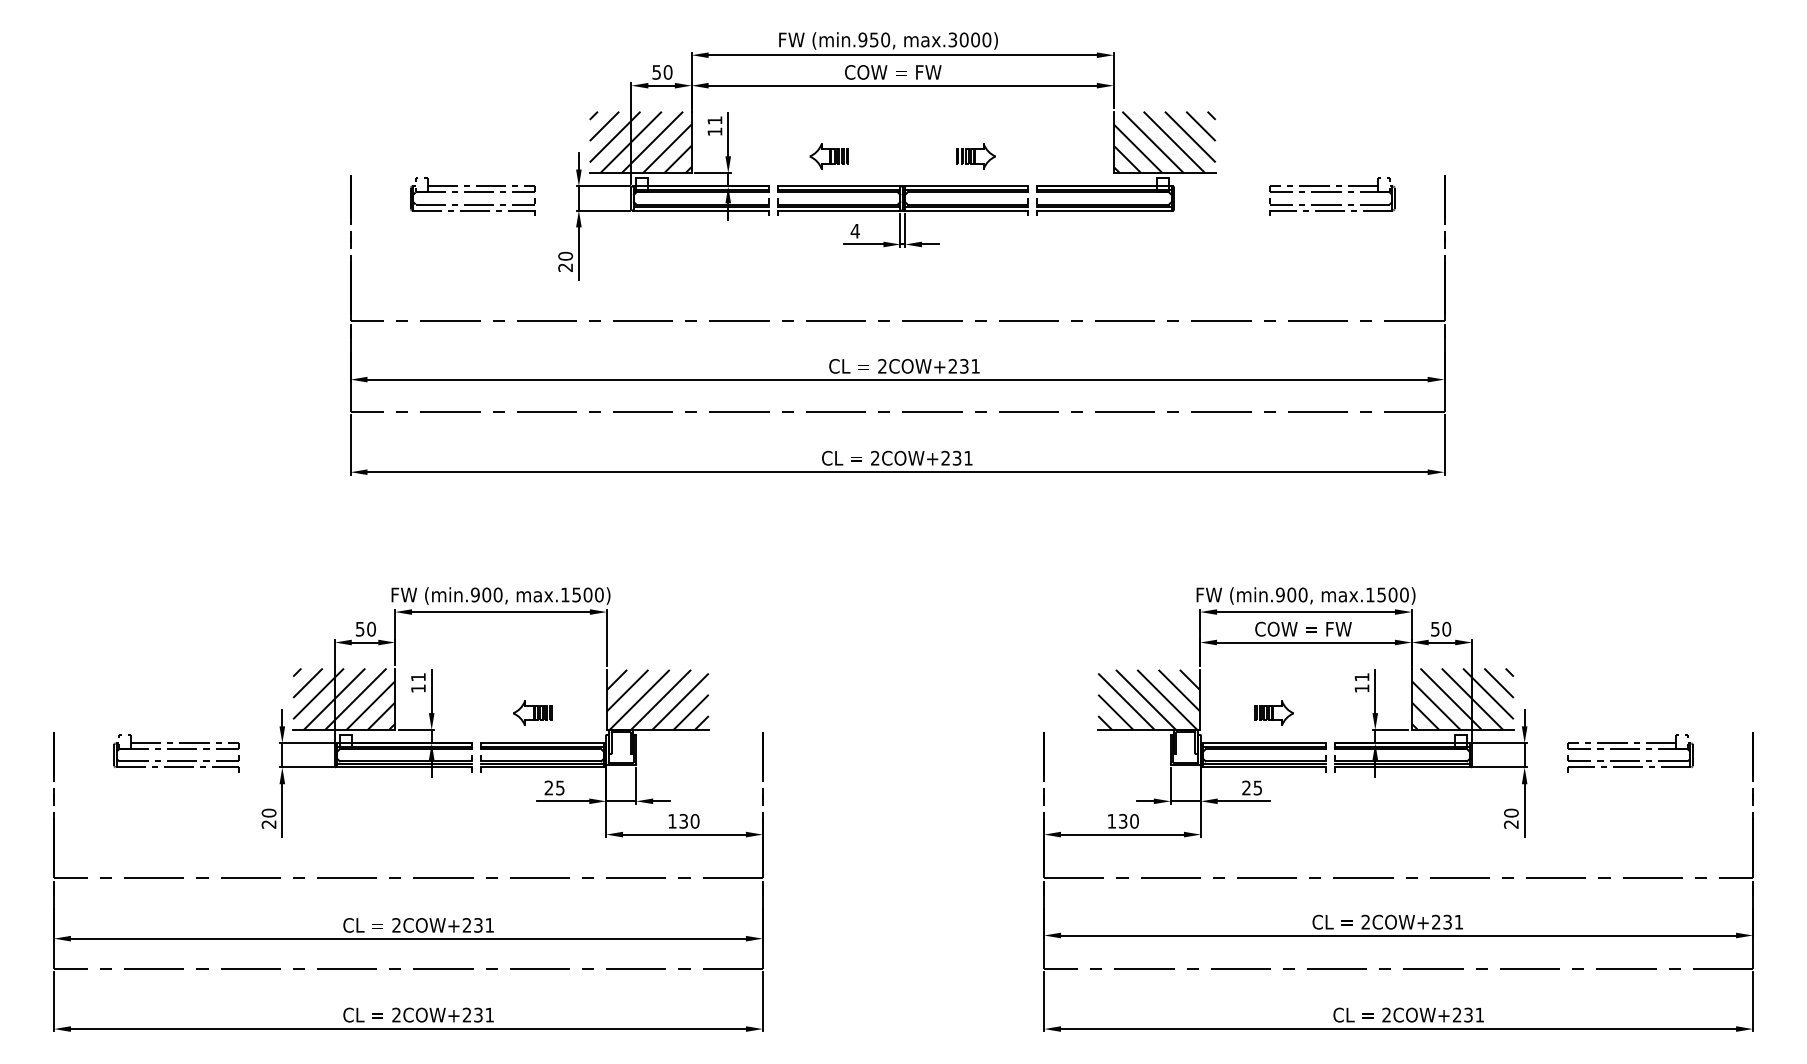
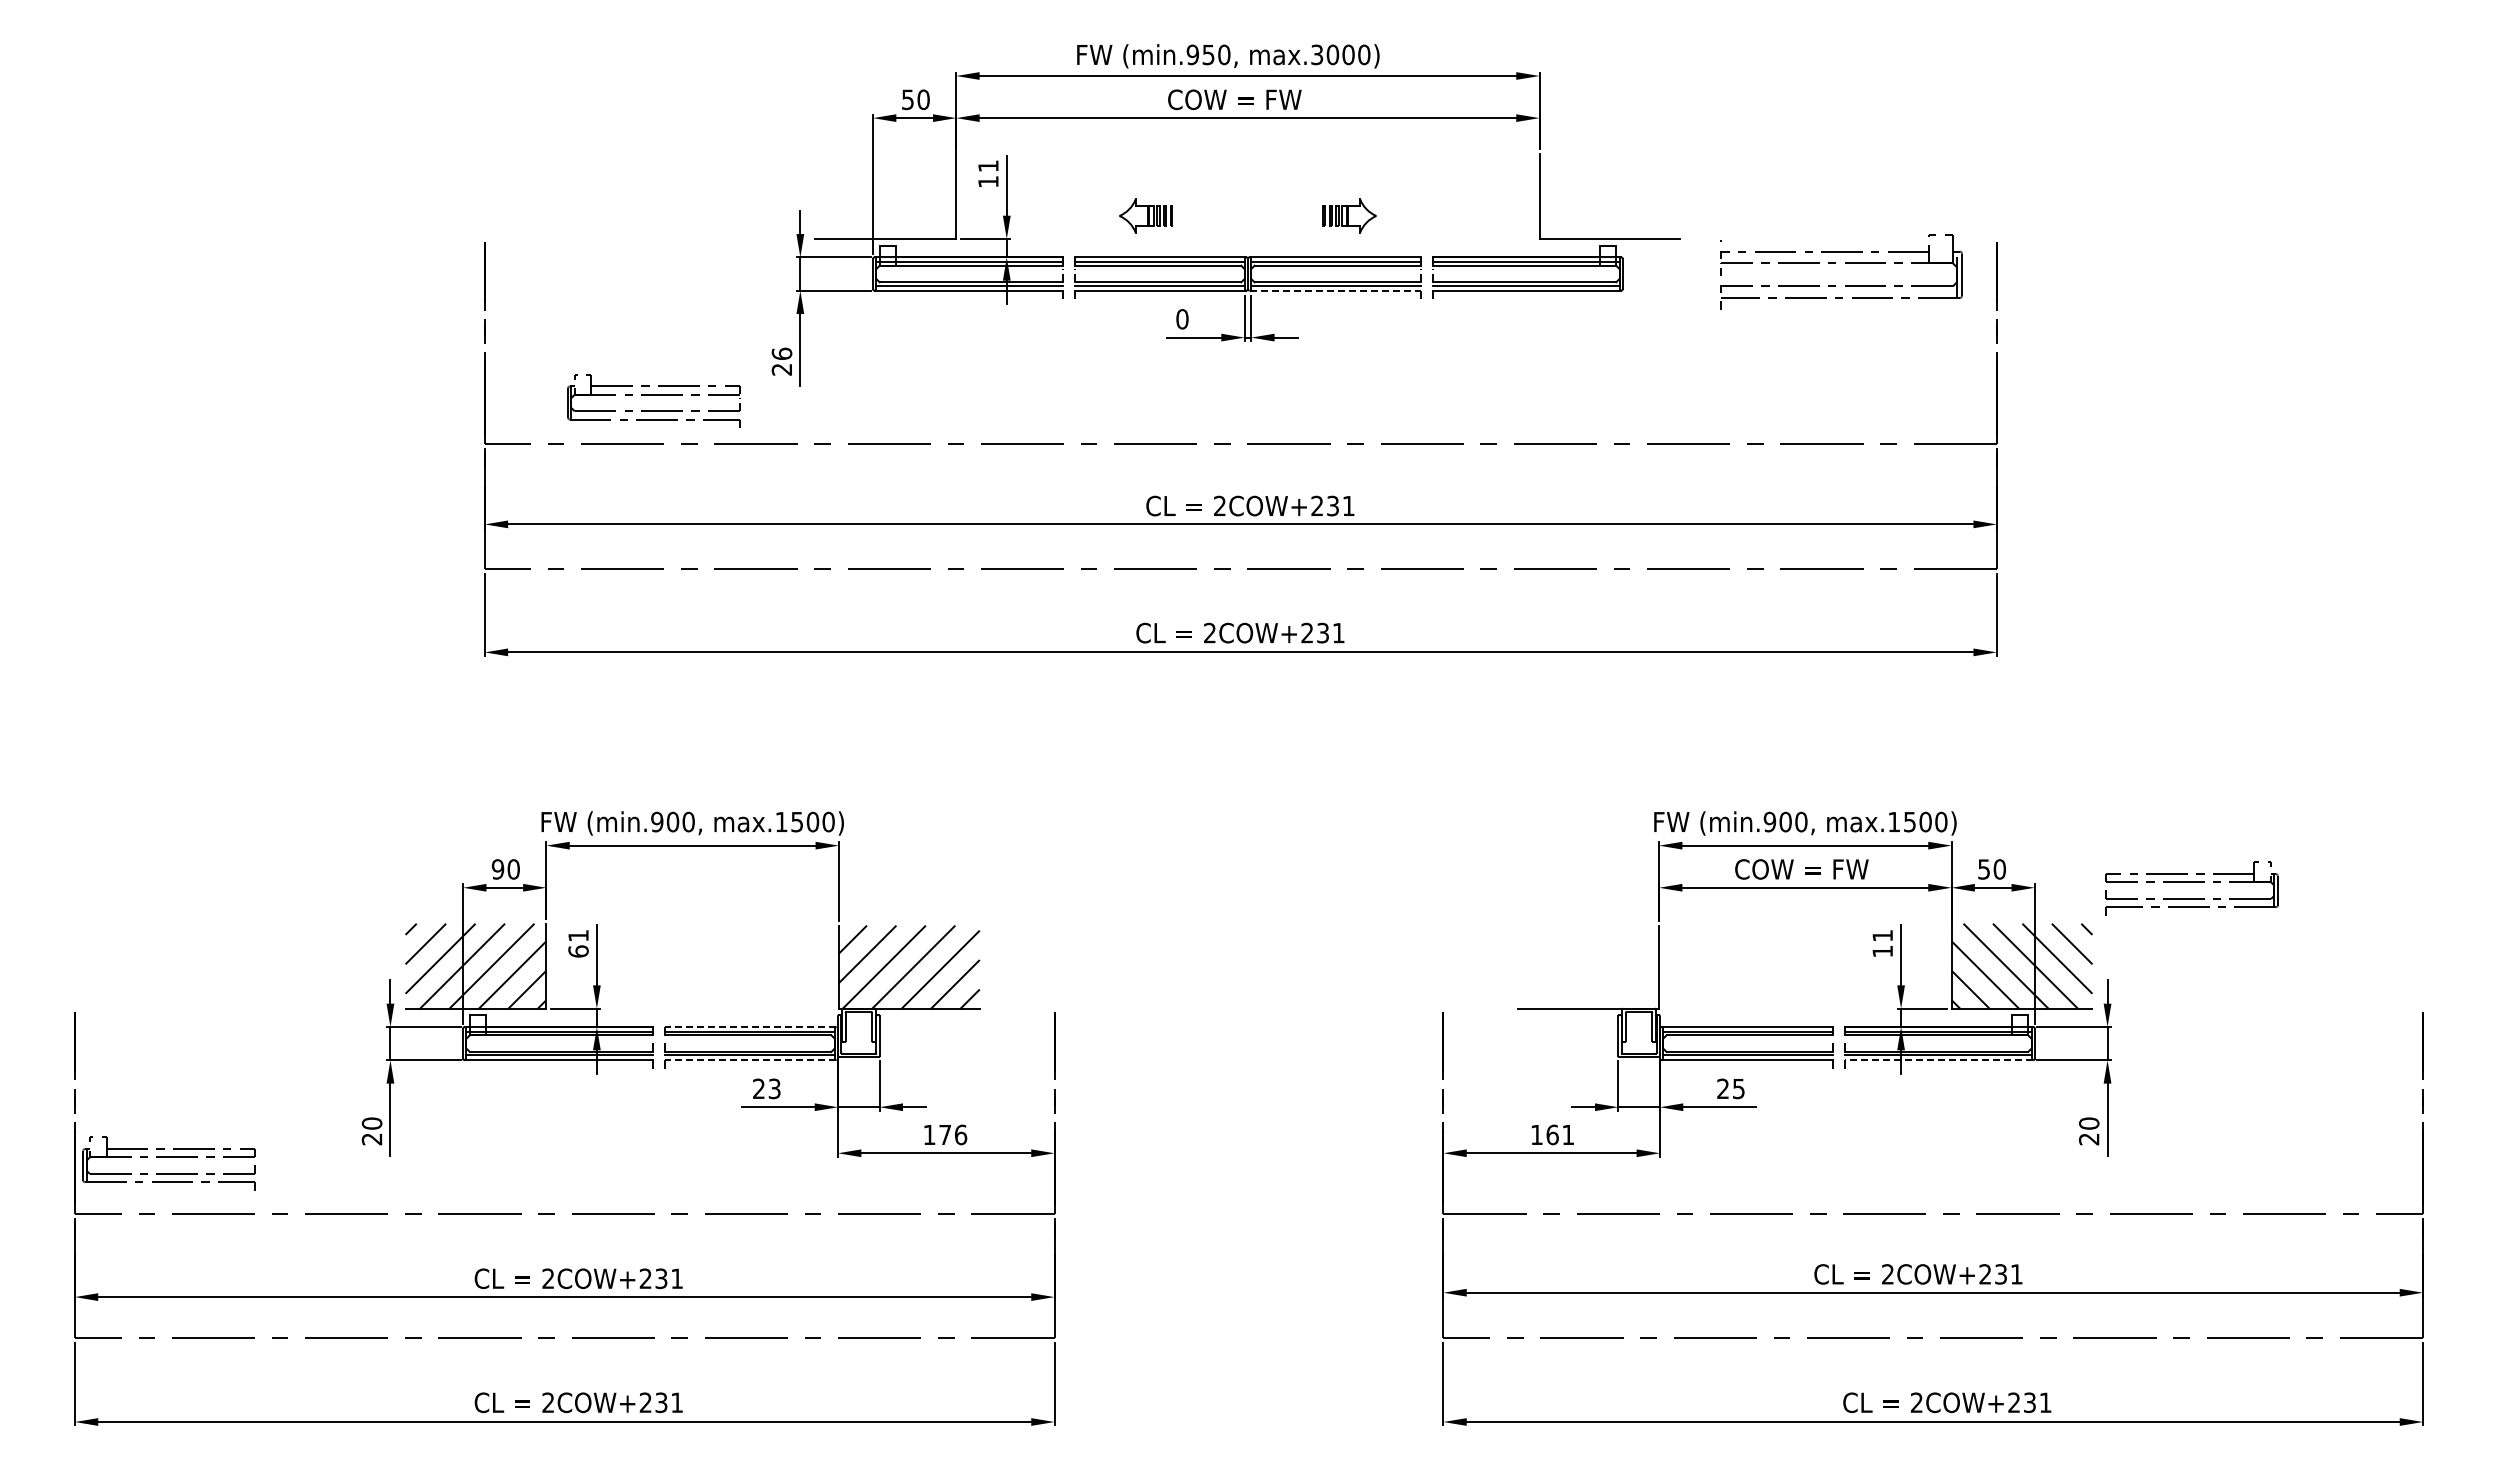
hatch: (640, 142) -> (885, 196), removed
hatch: (1164, 142) -> (1609, 196), removed
part: (472, 196) -> (653, 400), moved
part: (1332, 196) -> (1841, 271), size x1.4
line: (966, 210) -> (1335, 290), solid -> dashed
text: (854, 231) -> (1181, 319), 4 -> 0
text: (565, 255) -> (781, 353), 20 -> 26
text: (359, 629) -> (497, 869), 50 -> 90
text: (418, 688) -> (578, 951), 11 -> 61
hatch: (1149, 699) -> (1588, 966), removed
part: (532, 713) -> (736, 985), removed
part: (1274, 713) -> (1761, 985), removed
line: (542, 742) -> (750, 1026), solid -> dashed
part: (176, 753) -> (168, 1163), moved
part: (1630, 753) -> (2191, 888), moved
line: (542, 767) -> (750, 1060), solid -> dashed
line: (1403, 767) -> (1939, 1060), solid -> dashed
text: (560, 787) -> (774, 1088), 25 -> 23
text: (689, 821) -> (953, 1134), 130 -> 176
text: (1128, 821) -> (1560, 1134), 130 -> 161

